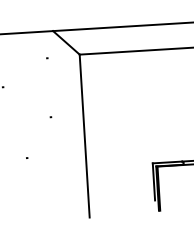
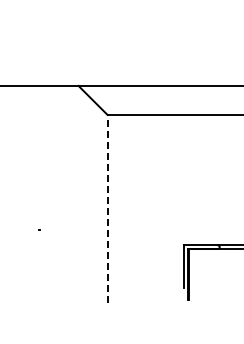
line: (84, 135) -> (107, 208), solid -> dashed

